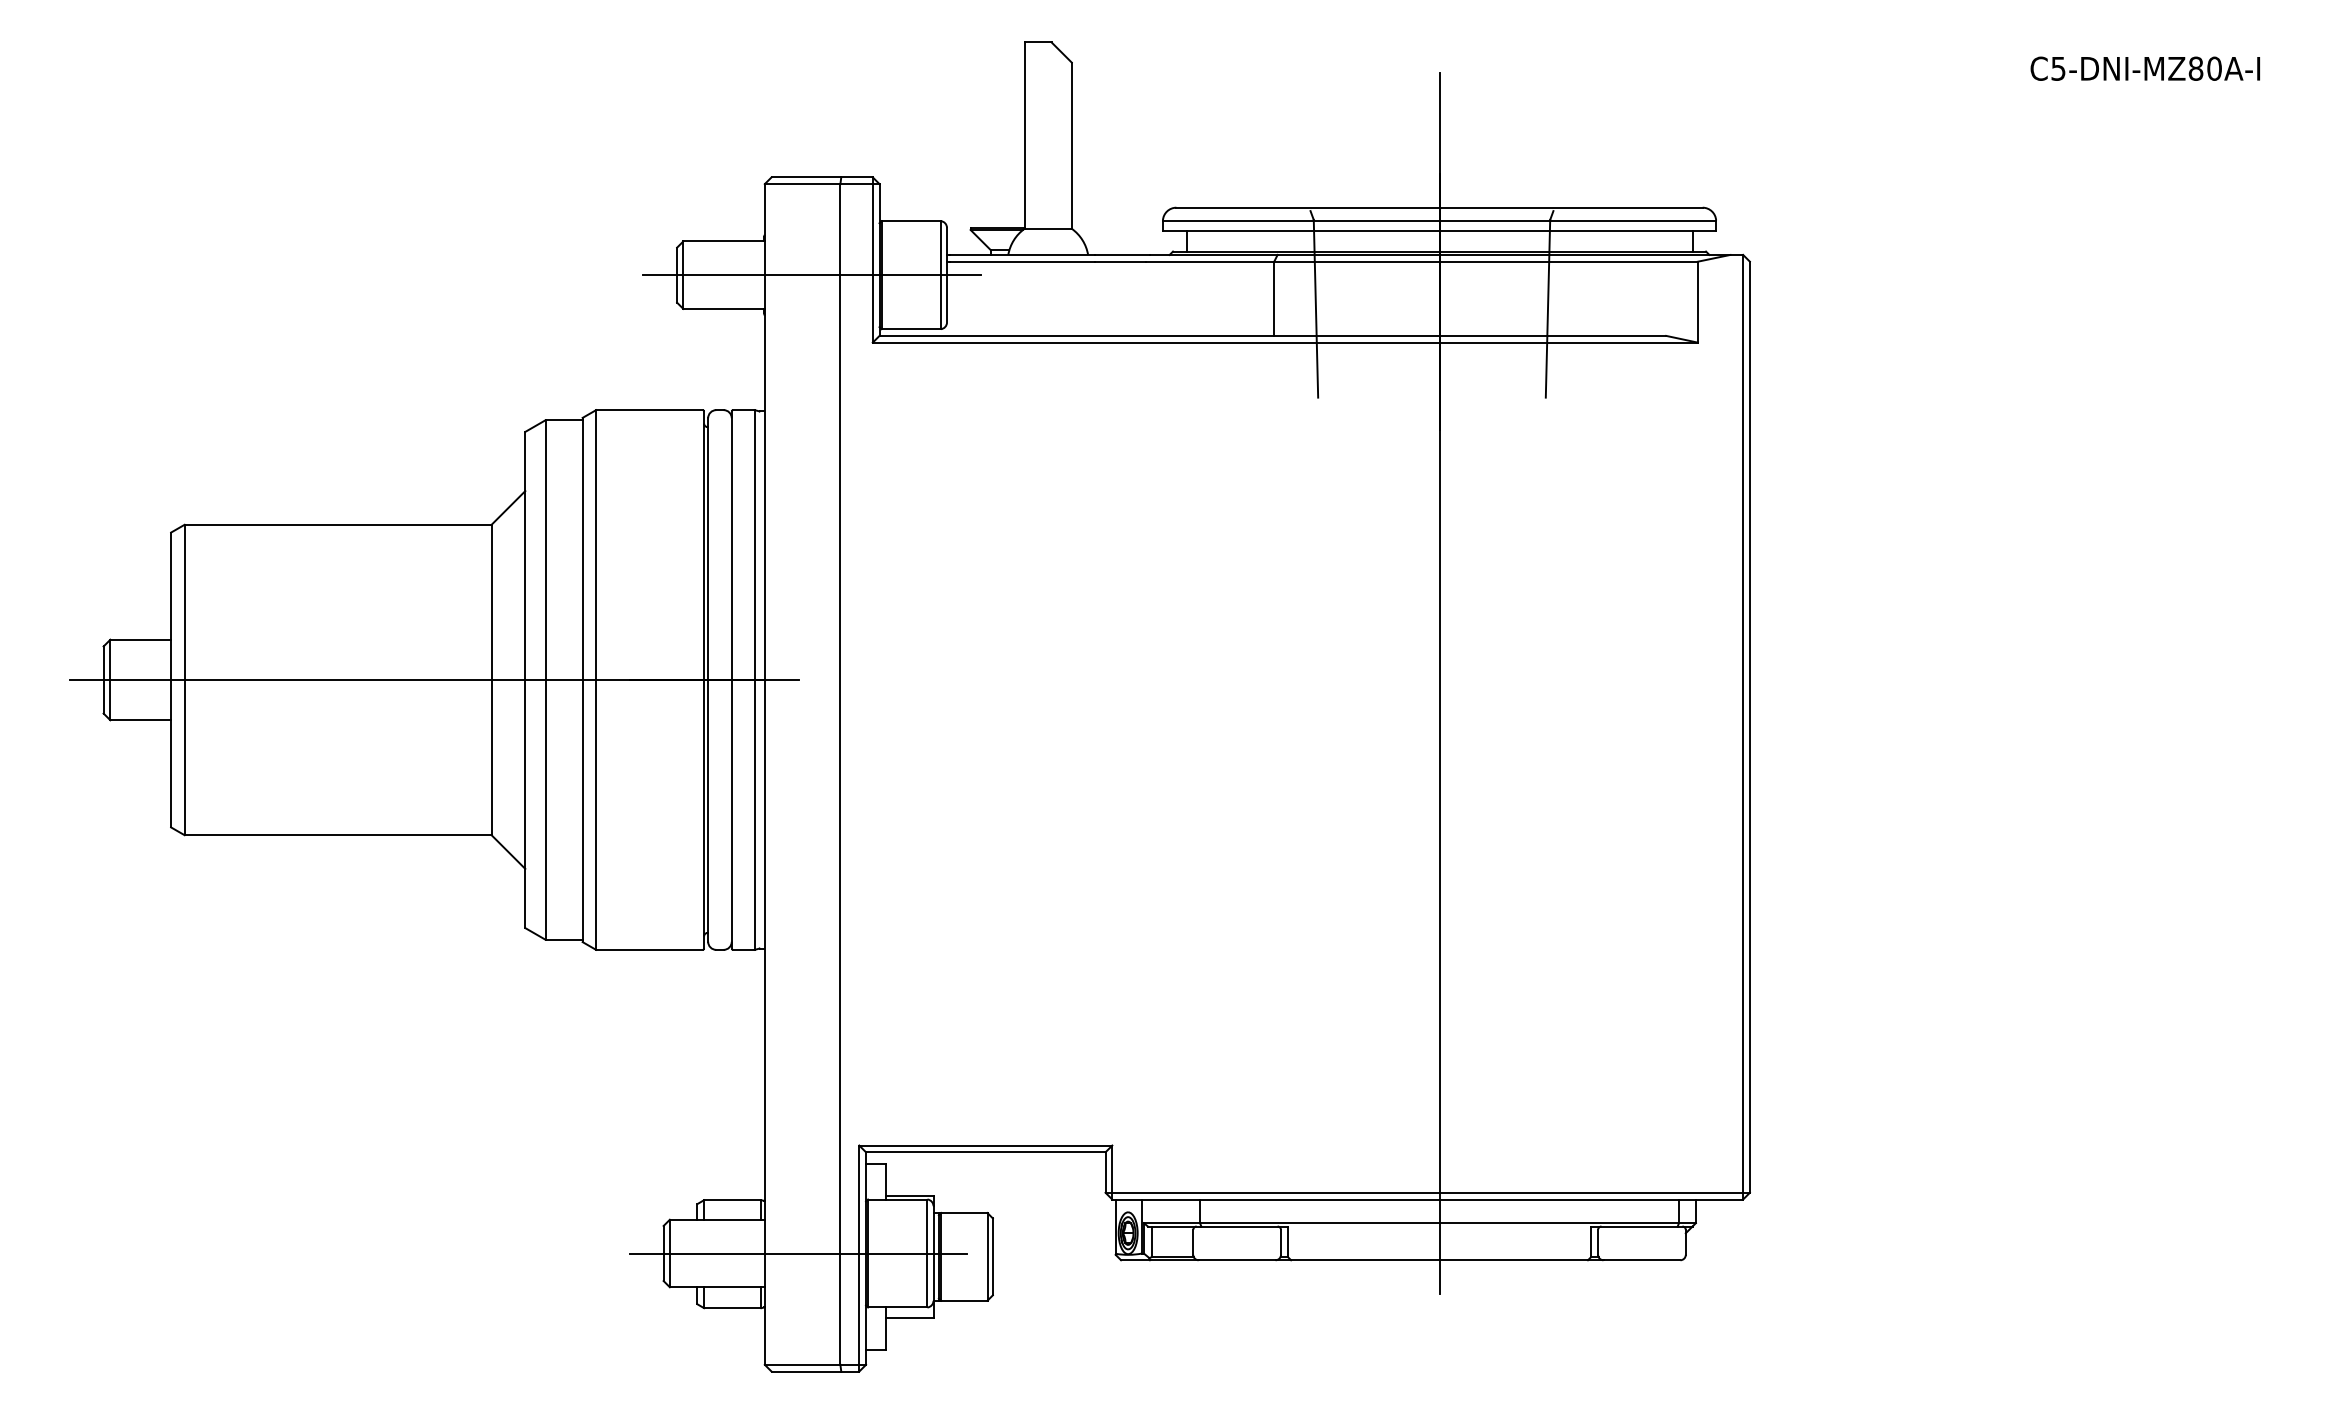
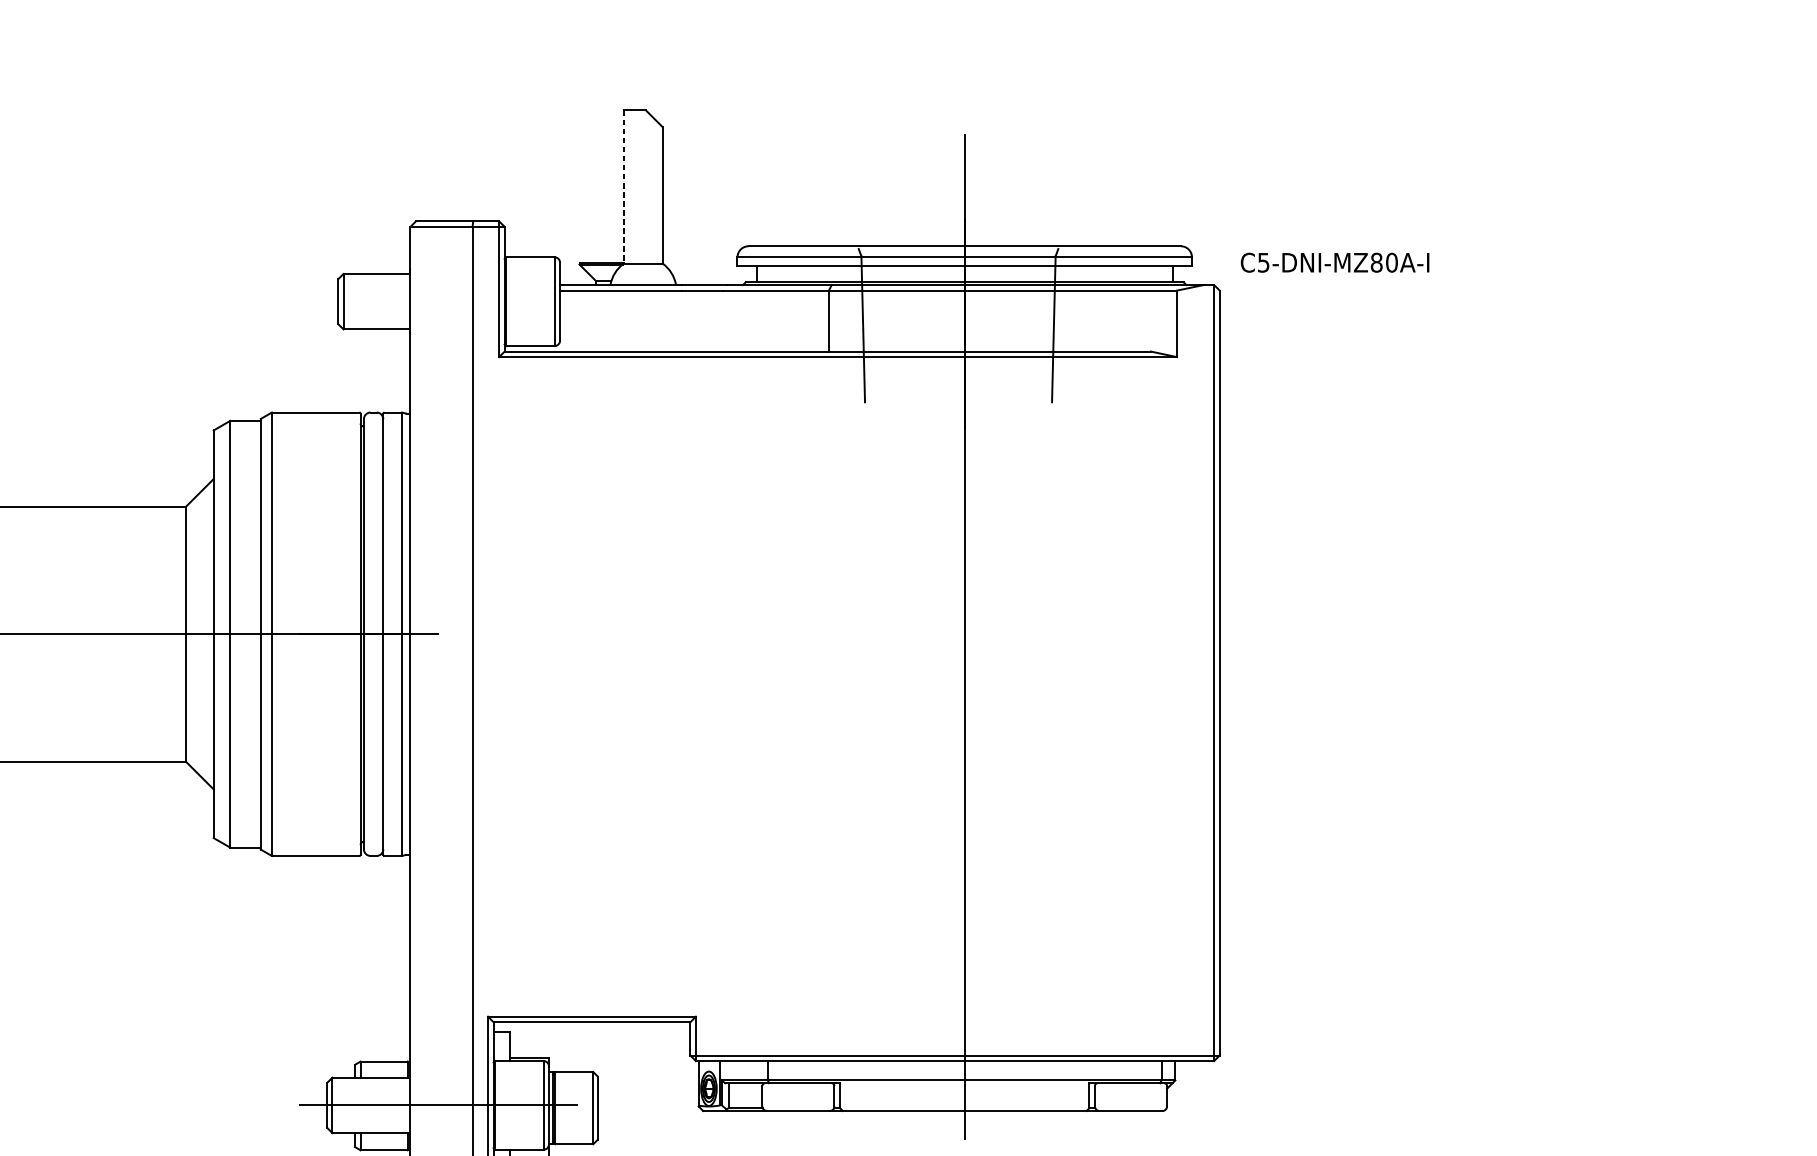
text: (2144, 68) -> (1334, 262), moved
line: (1024, 136) -> (623, 187), solid -> dashed
line: (811, 275) -> (448, 301), removed

